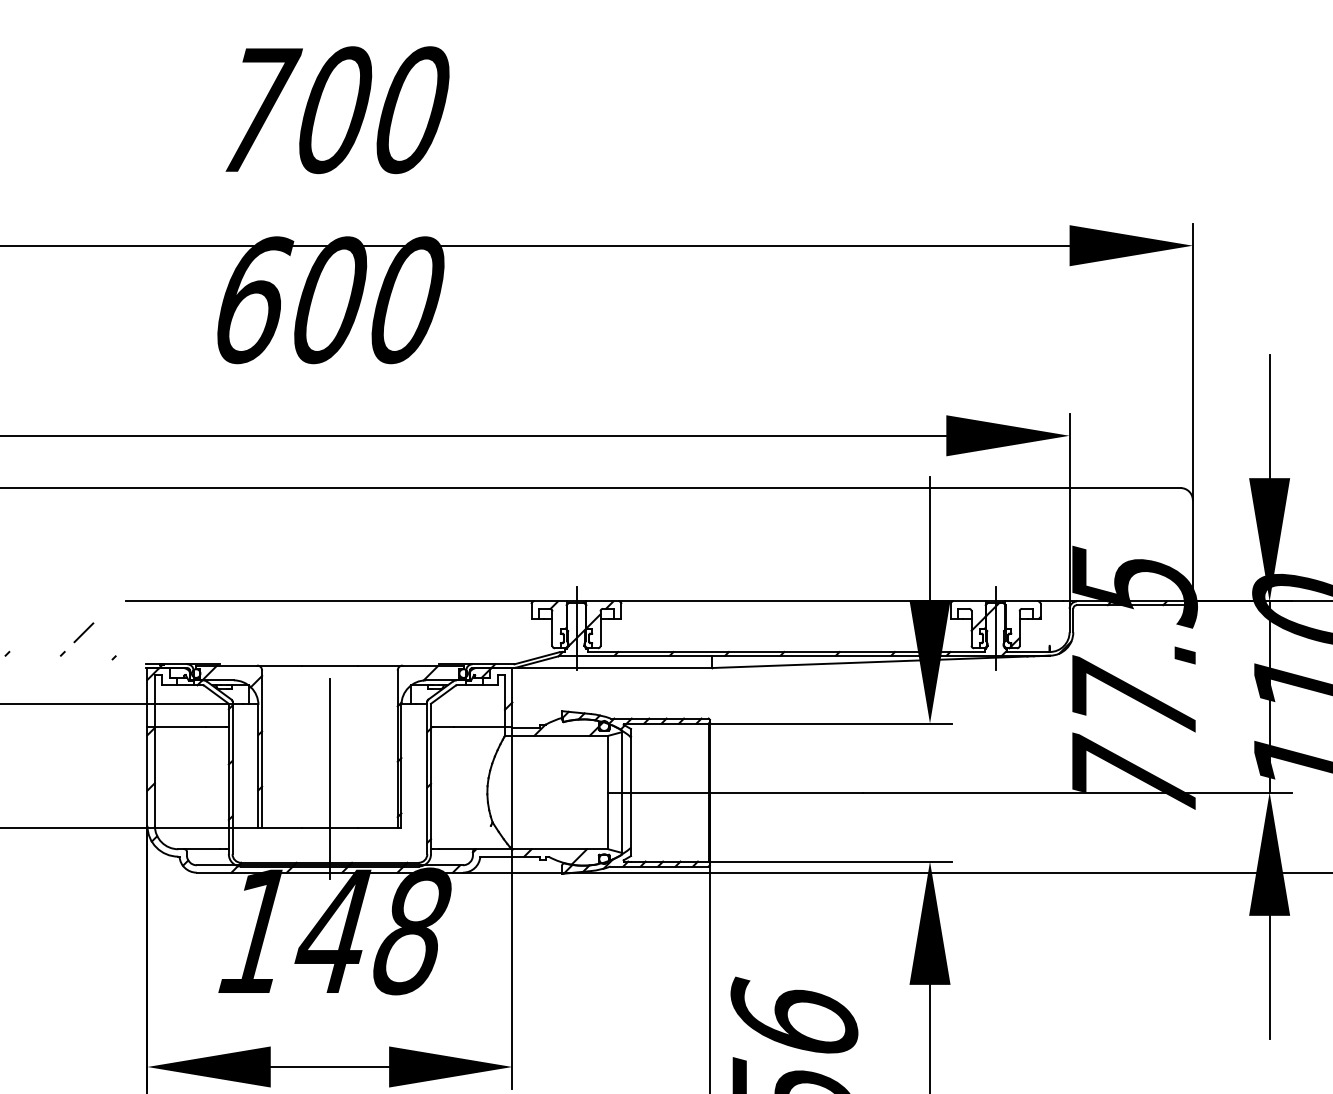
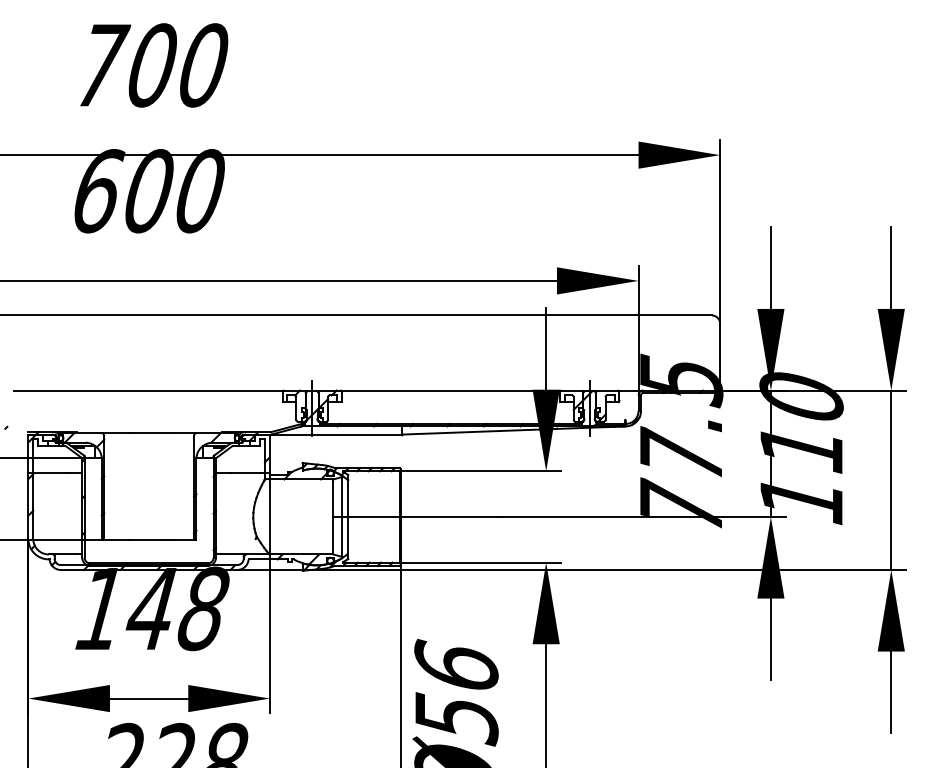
line: (330, 778) -> (149, 507), removed

